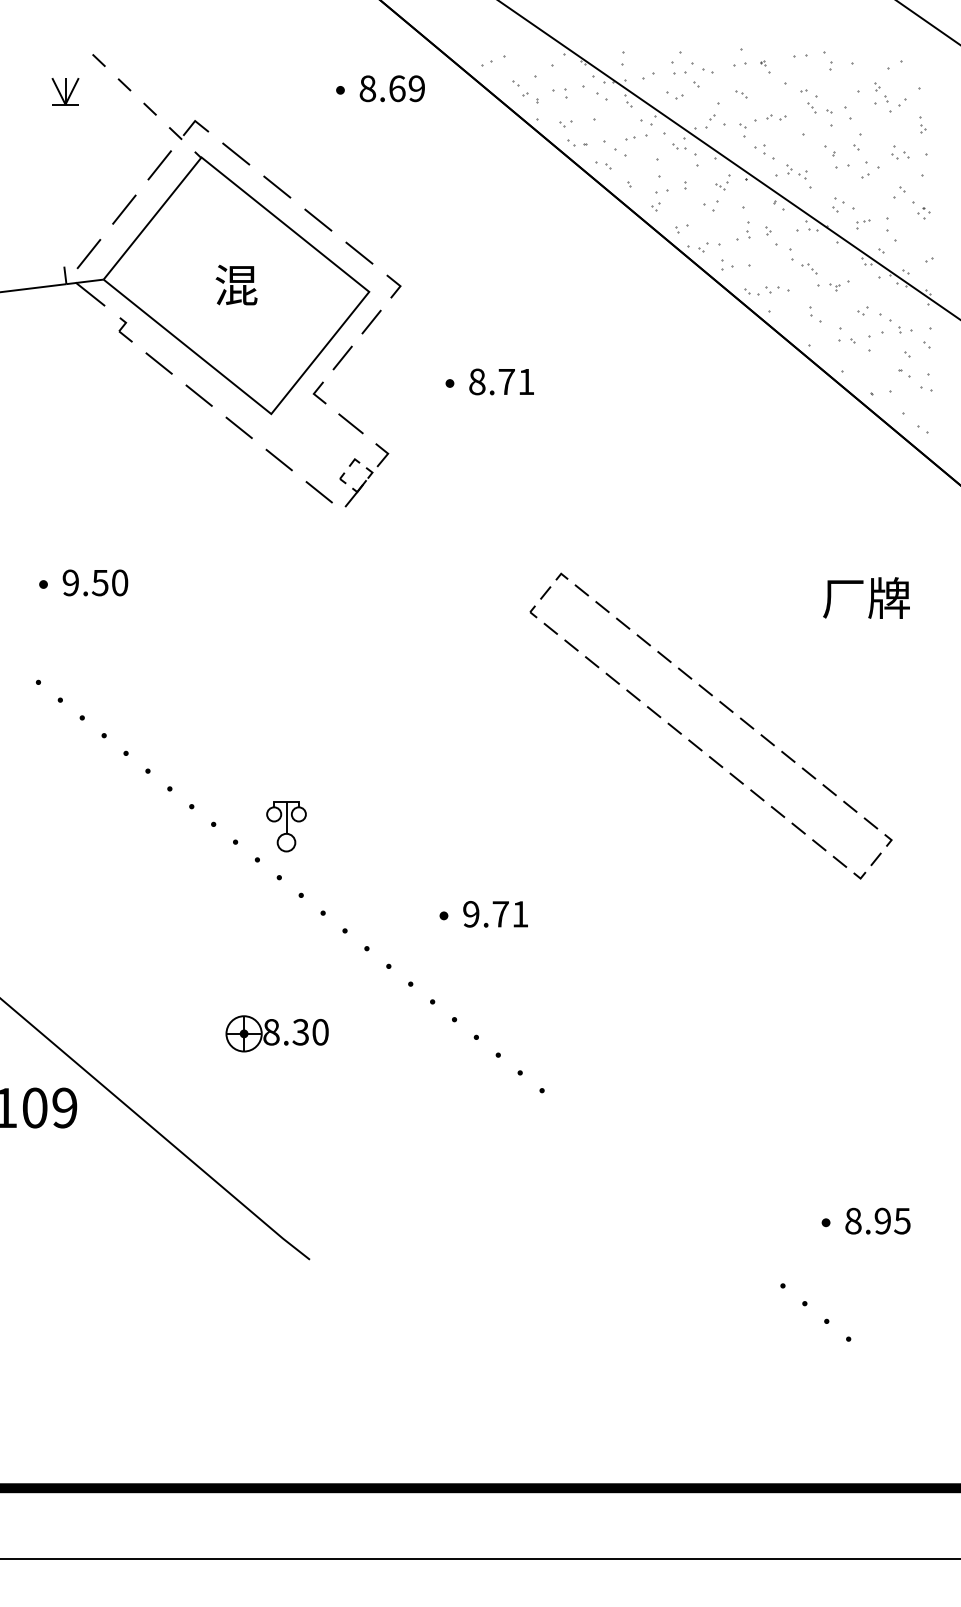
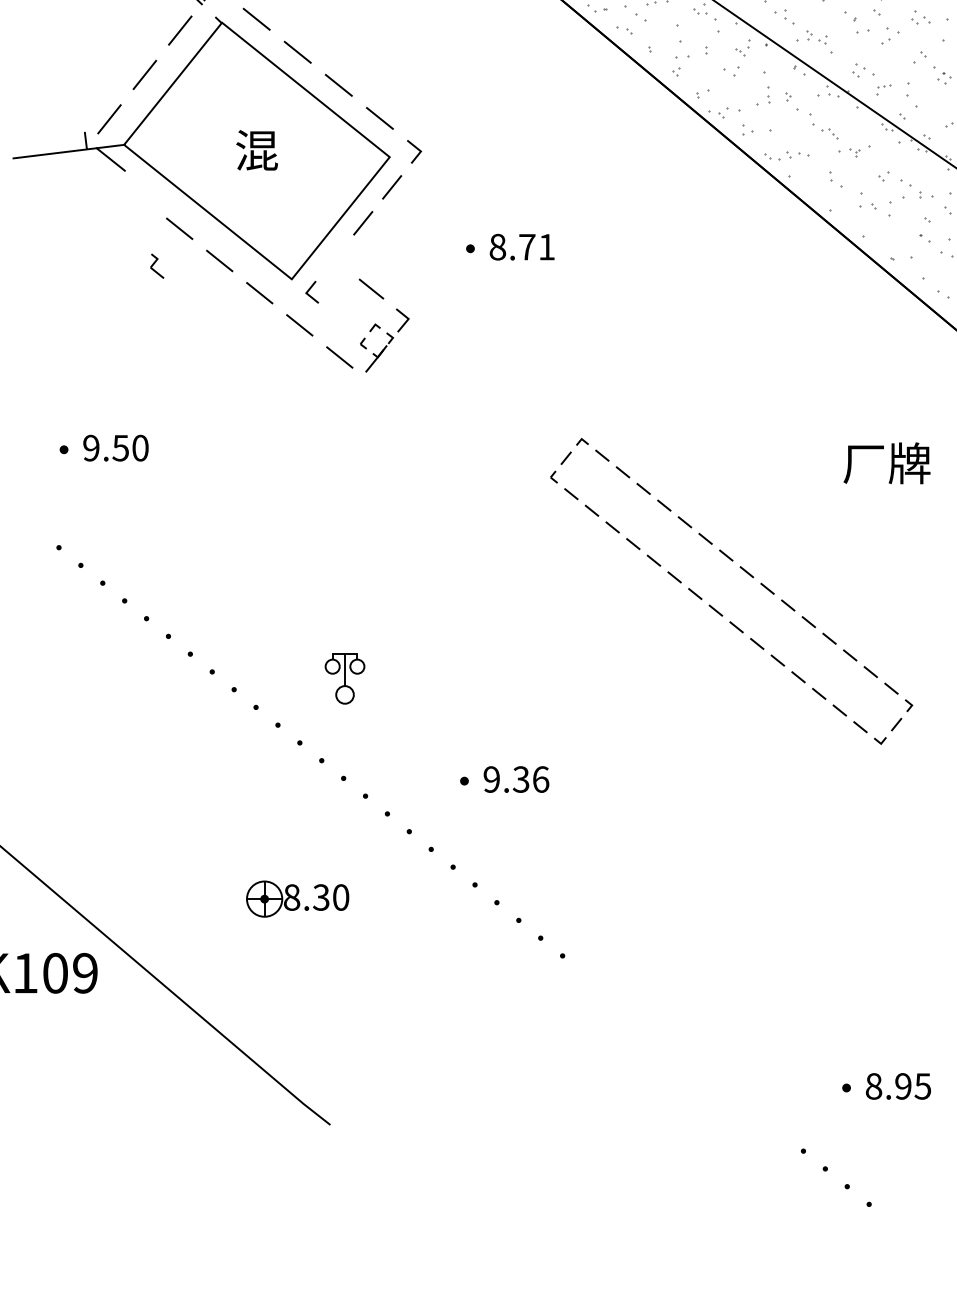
part: (125, 329) -> (157, 265), moved
line: (317, 391) -> (310, 290), moved
part: (286, 826) -> (345, 678), moved
text: (510, 913) -> (531, 778), 9.71 -> 9.36

